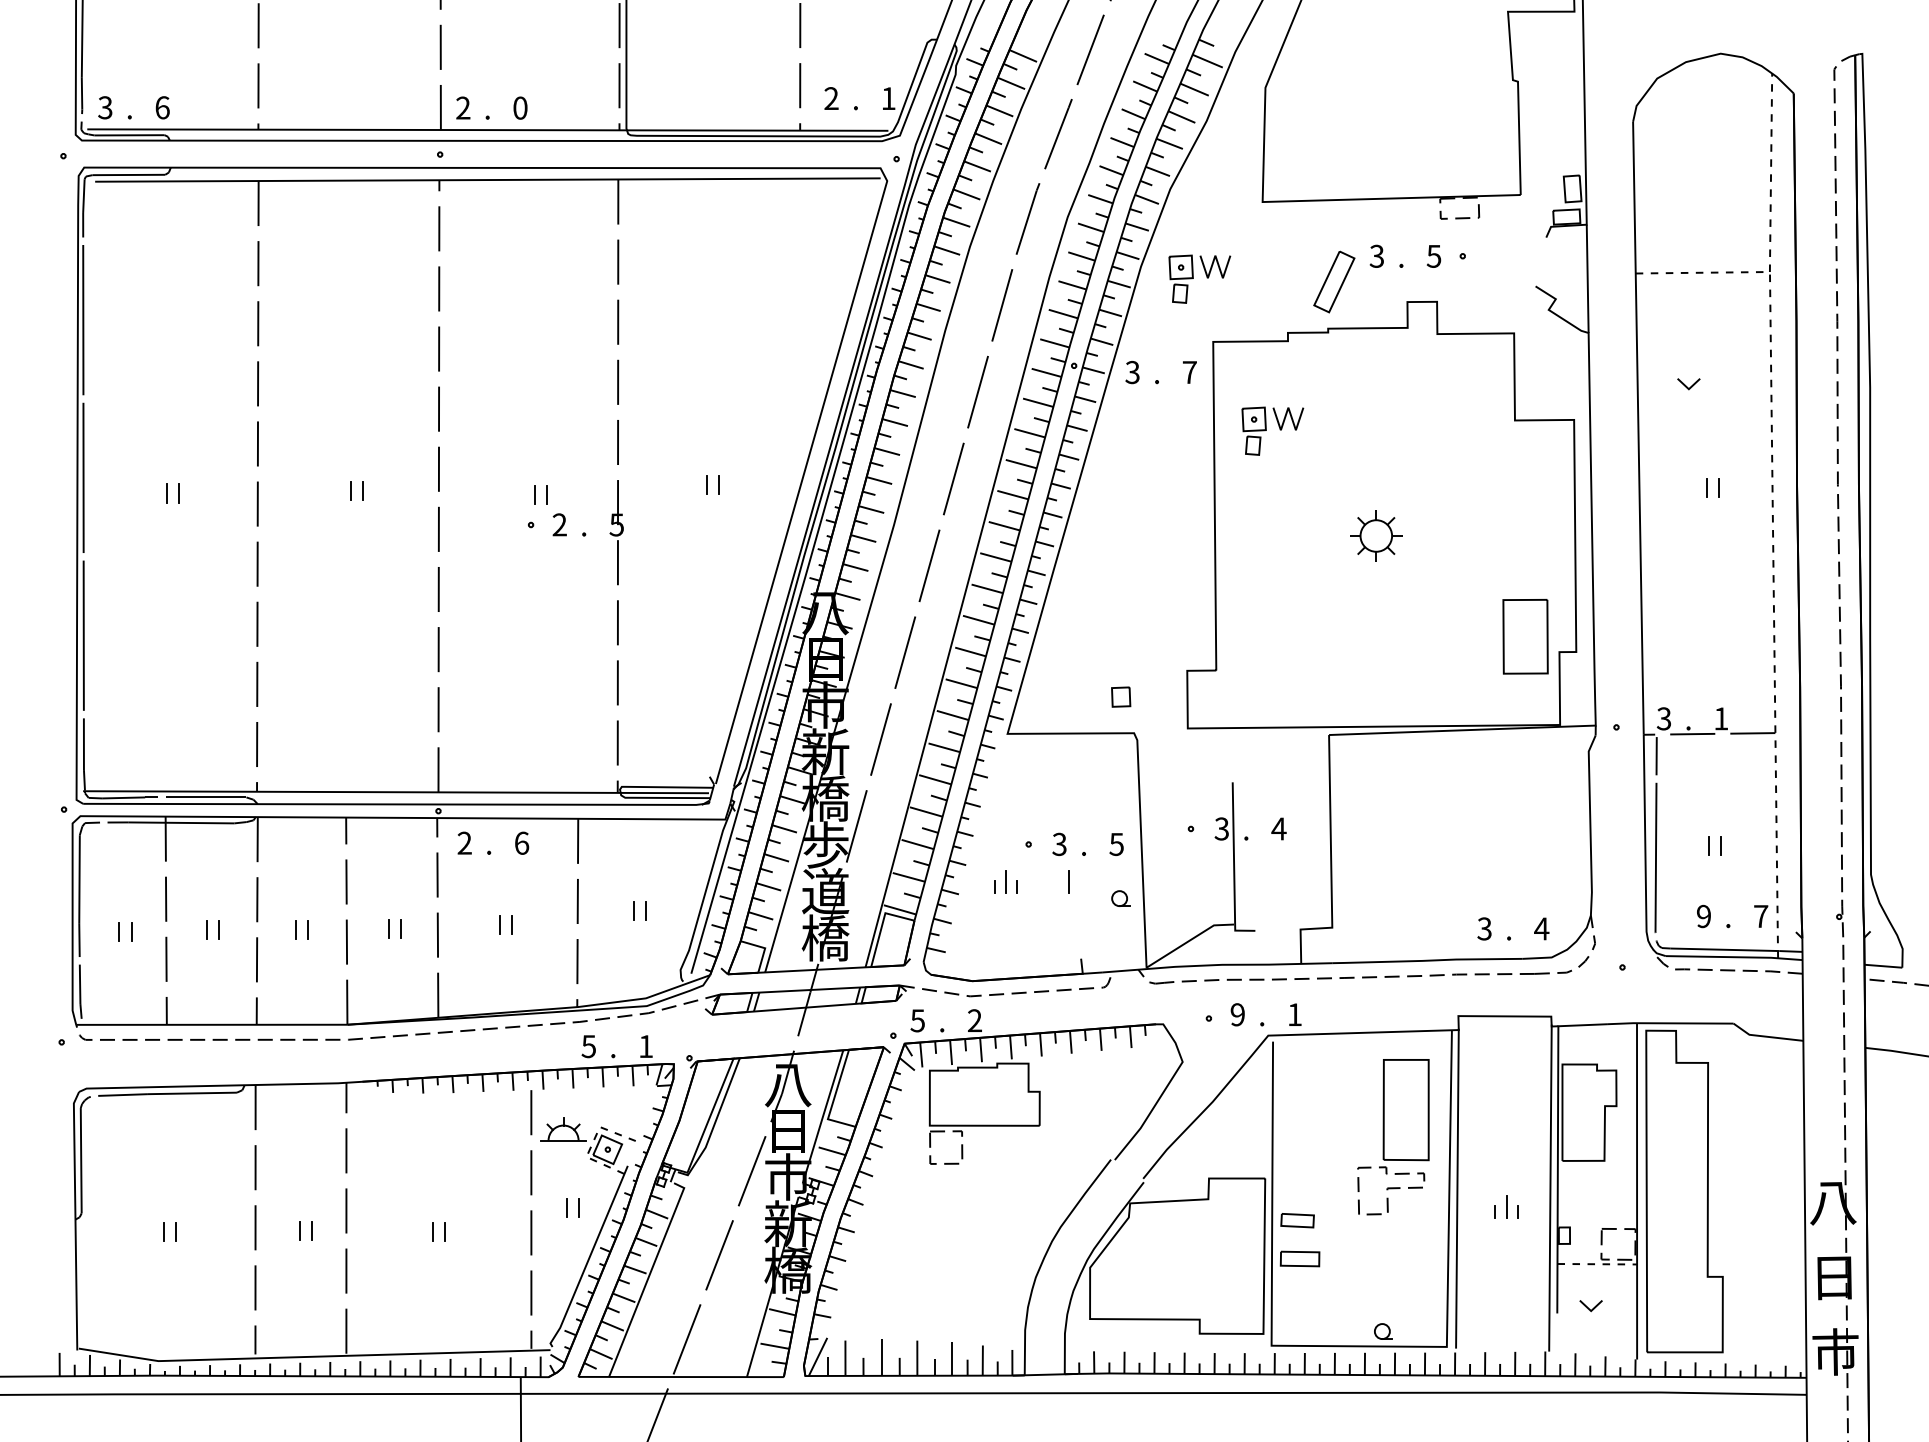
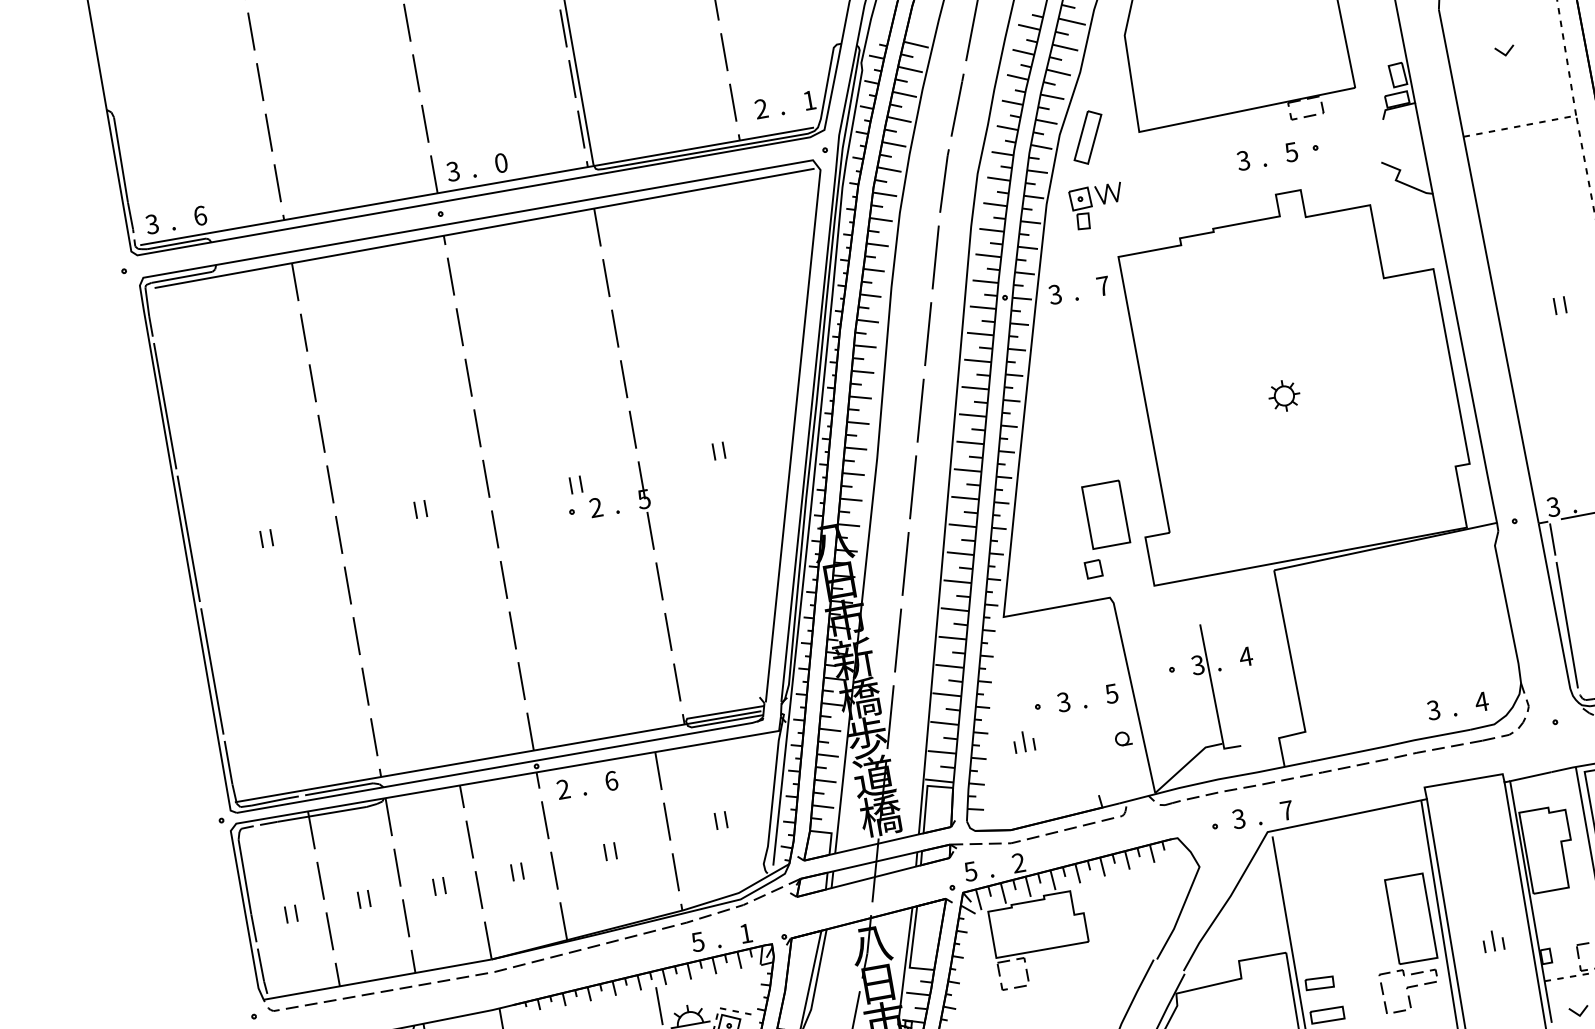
text: (463, 108) -> (453, 171), 2 -> 3
part: (1334, 281) -> (1088, 137), moved
line: (1686, 385) -> (1503, 52), moved
part: (1272, 430) -> (1181, 322), removed
part: (1376, 535) -> (1284, 395), size x0.71
part: (1525, 636) -> (1106, 514), moved
line: (1068, 881) -> (1076, 732), removed
text: (1237, 1014) -> (1238, 818), 9 -> 3
text: (1295, 1014) -> (1287, 810), 1 -> 7
part: (1393, 1137) -> (1404, 943), moved

